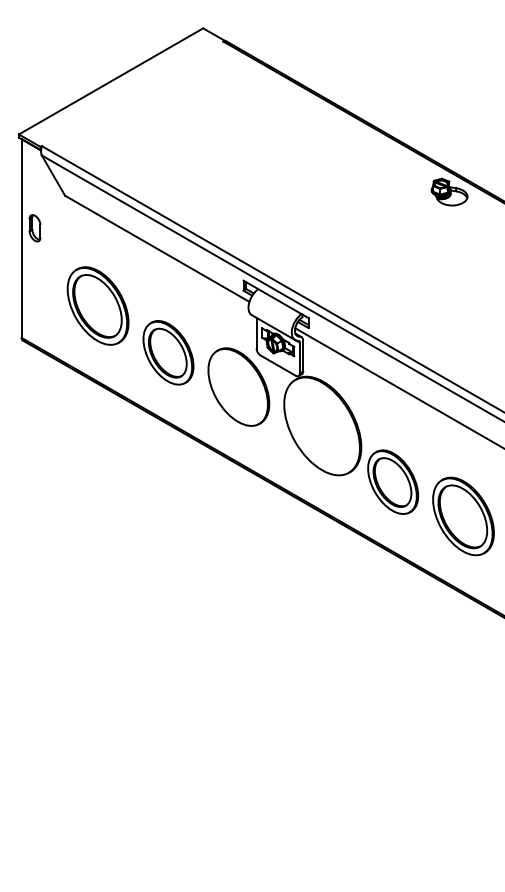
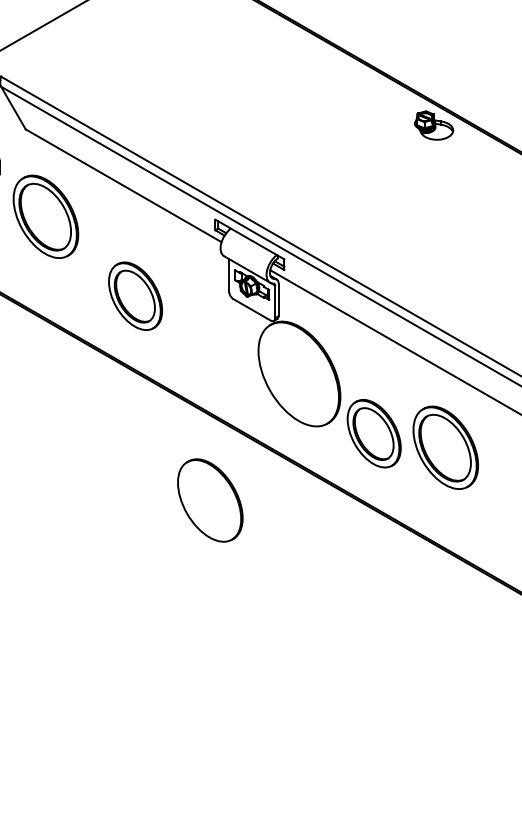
part: (97, 305) -> (45, 216), moved
part: (238, 386) -> (209, 499), moved
part: (463, 516) -> (445, 447), moved

